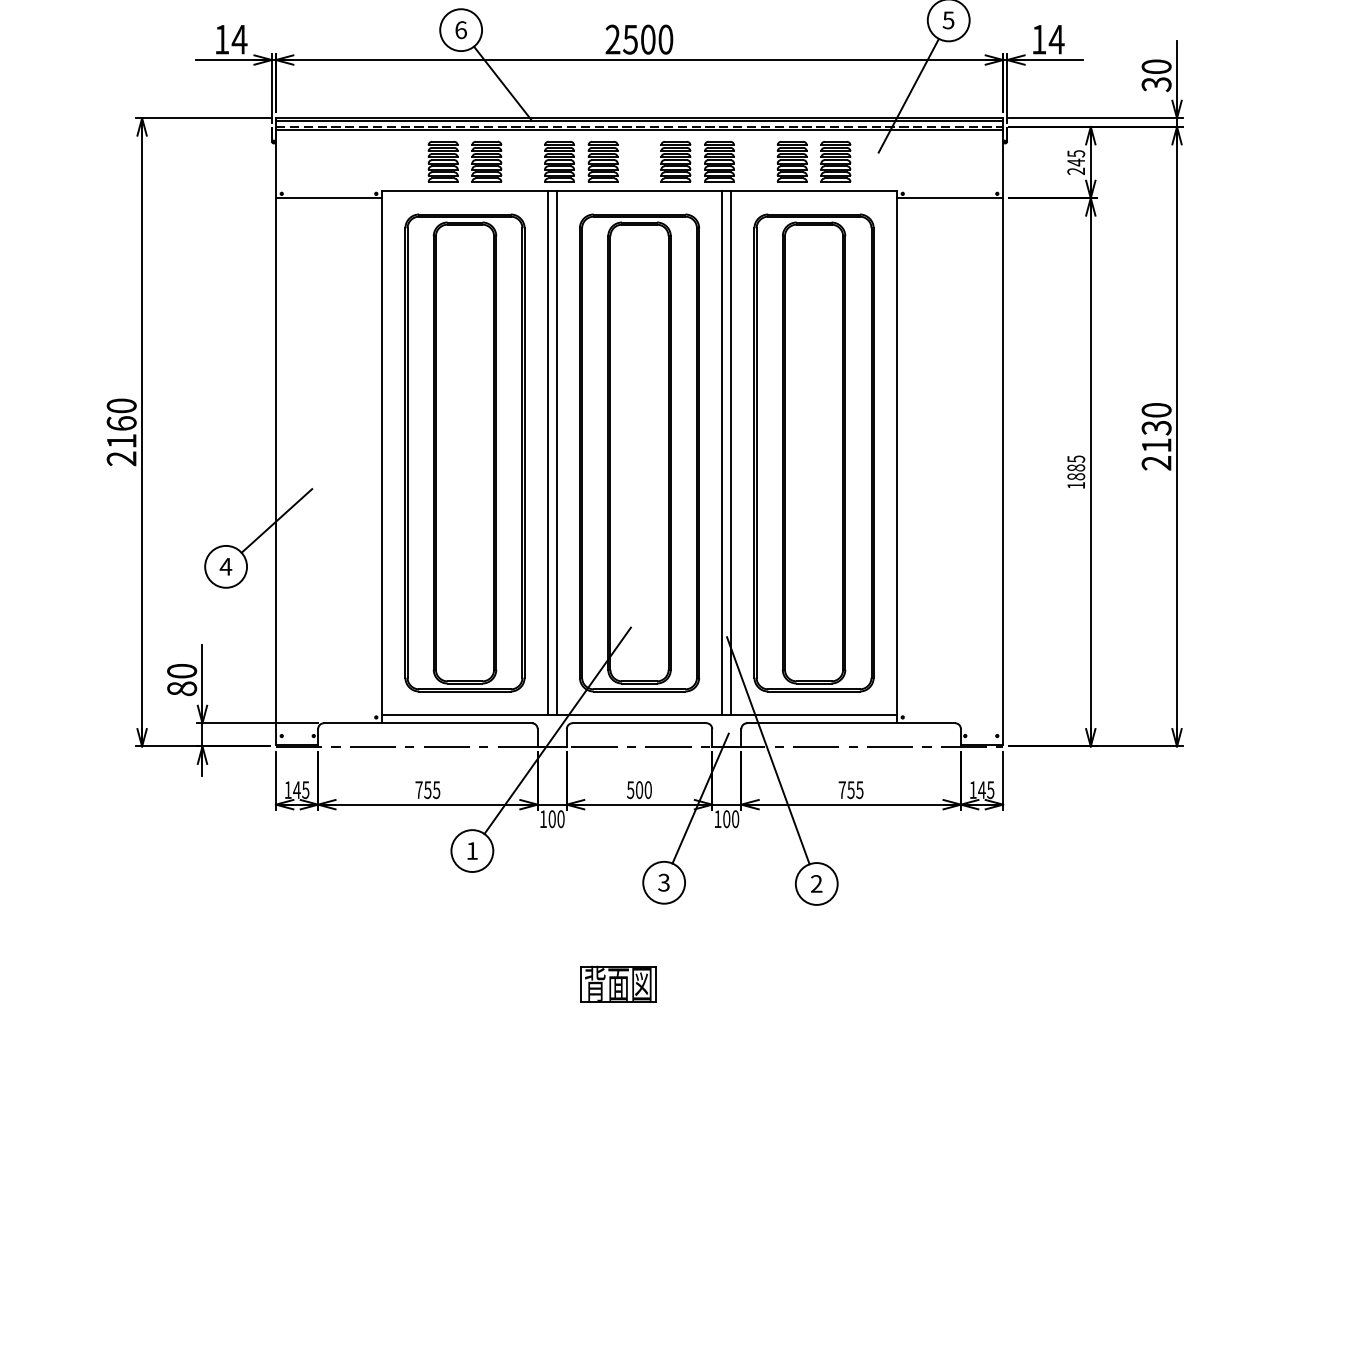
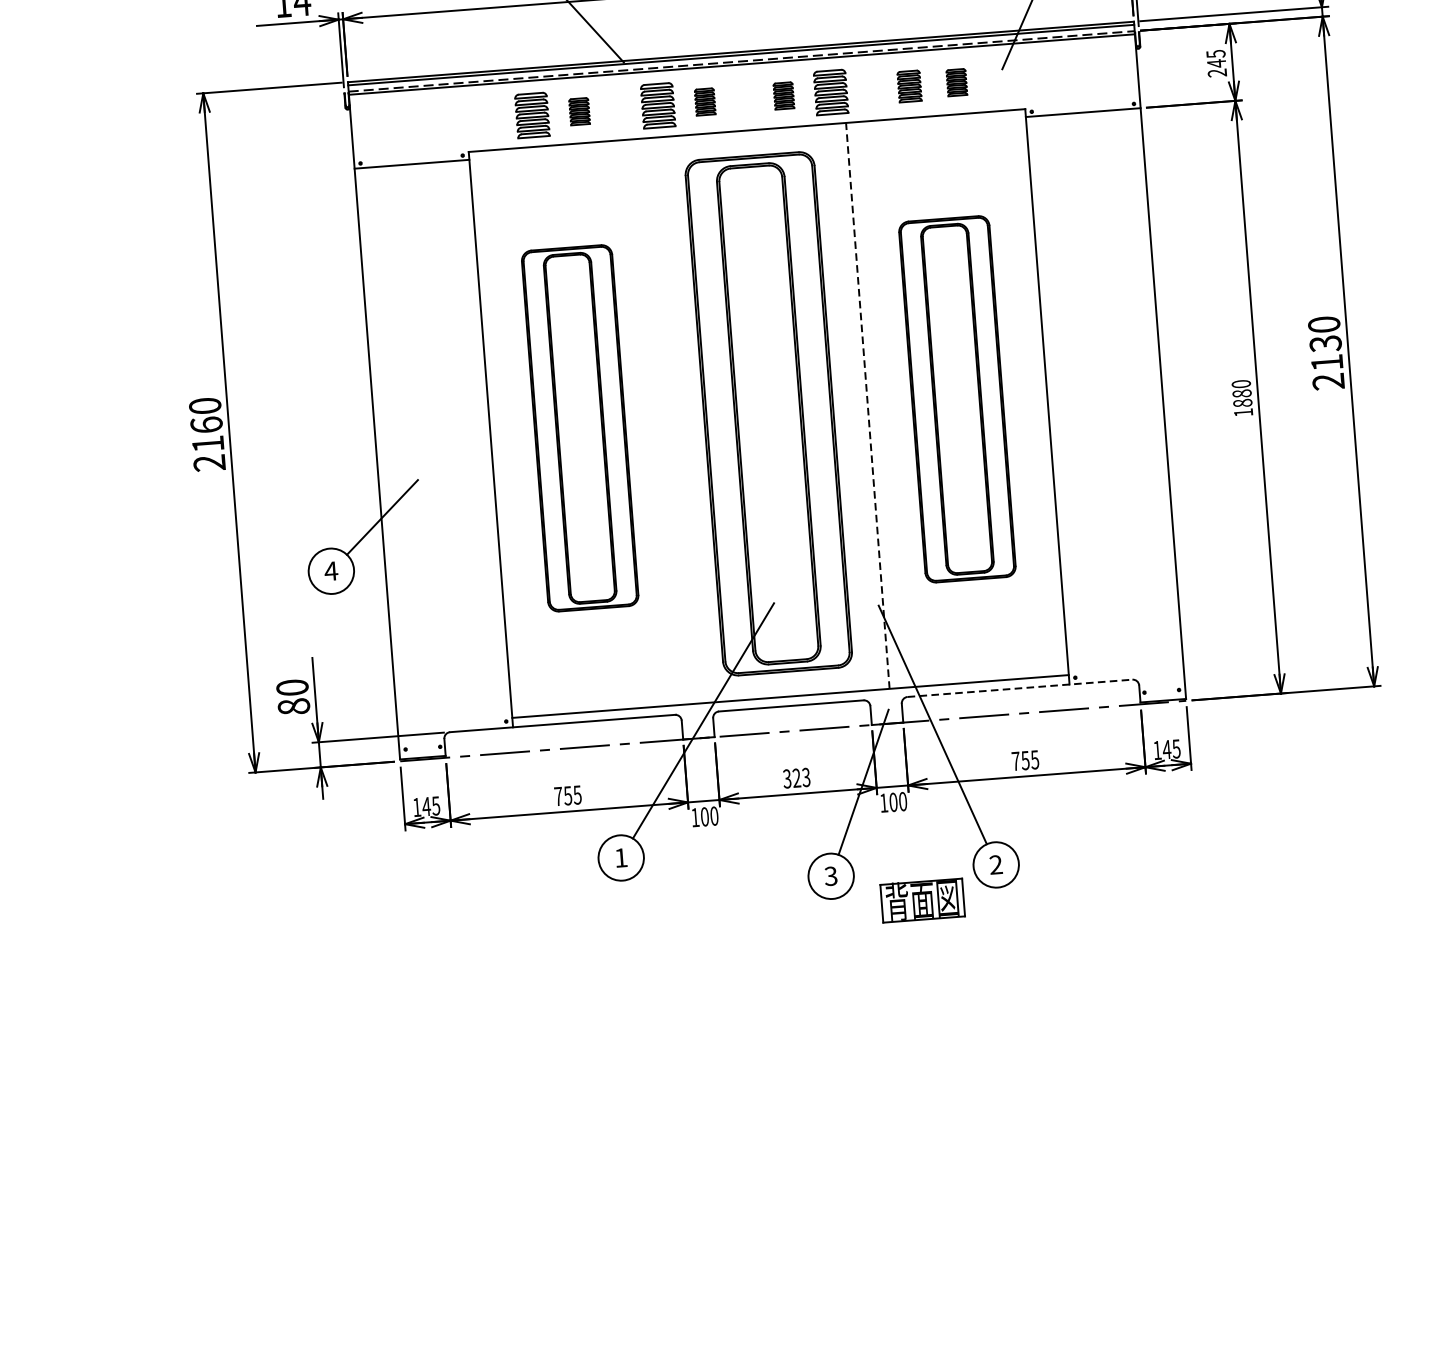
part: (486, 161) -> (579, 111), size x0.6
part: (602, 161) -> (704, 101), size x0.6
part: (675, 161) -> (783, 95), size x0.6
part: (791, 161) -> (908, 86), size x0.7
part: (835, 161) -> (956, 82), size x0.6
part: (464, 452) -> (579, 427), size x0.7
line: (547, 452) -> (669, 420), removed
line: (556, 452) -> (679, 420), removed
line: (722, 452) -> (858, 406), removed
line: (731, 452) -> (868, 405), solid -> dashed
part: (813, 452) -> (956, 398), size x0.7
text: (1076, 458) -> (1241, 383), 1885 -> 1880
line: (851, 723) -> (1020, 688), solid -> dashed
text: (639, 790) -> (796, 778), 500 -> 323
part: (618, 983) -> (922, 899), moved

